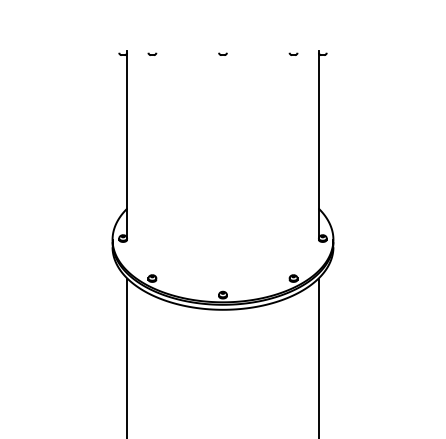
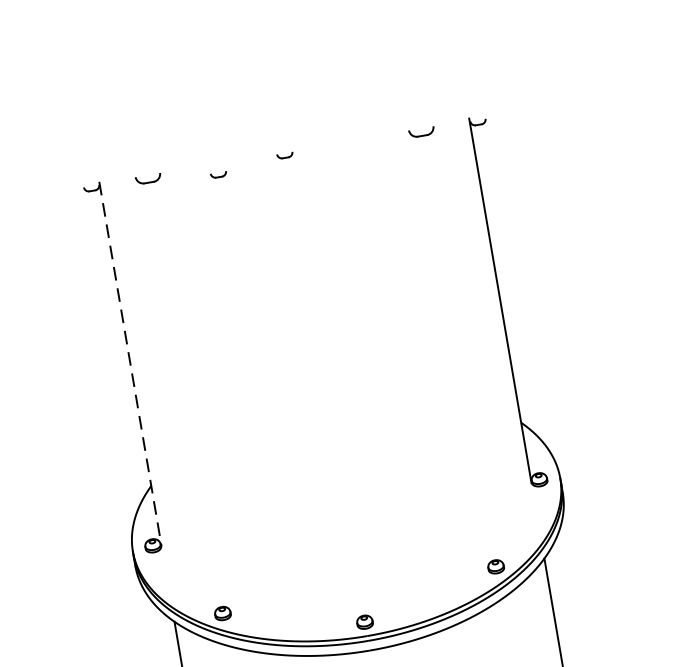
part: (152, 53) -> (148, 177), size x1.6
part: (293, 53) -> (421, 131), size x1.6
part: (187, 57) -> (217, 174), added
line: (127, 145) -> (130, 364), solid -> dashed

